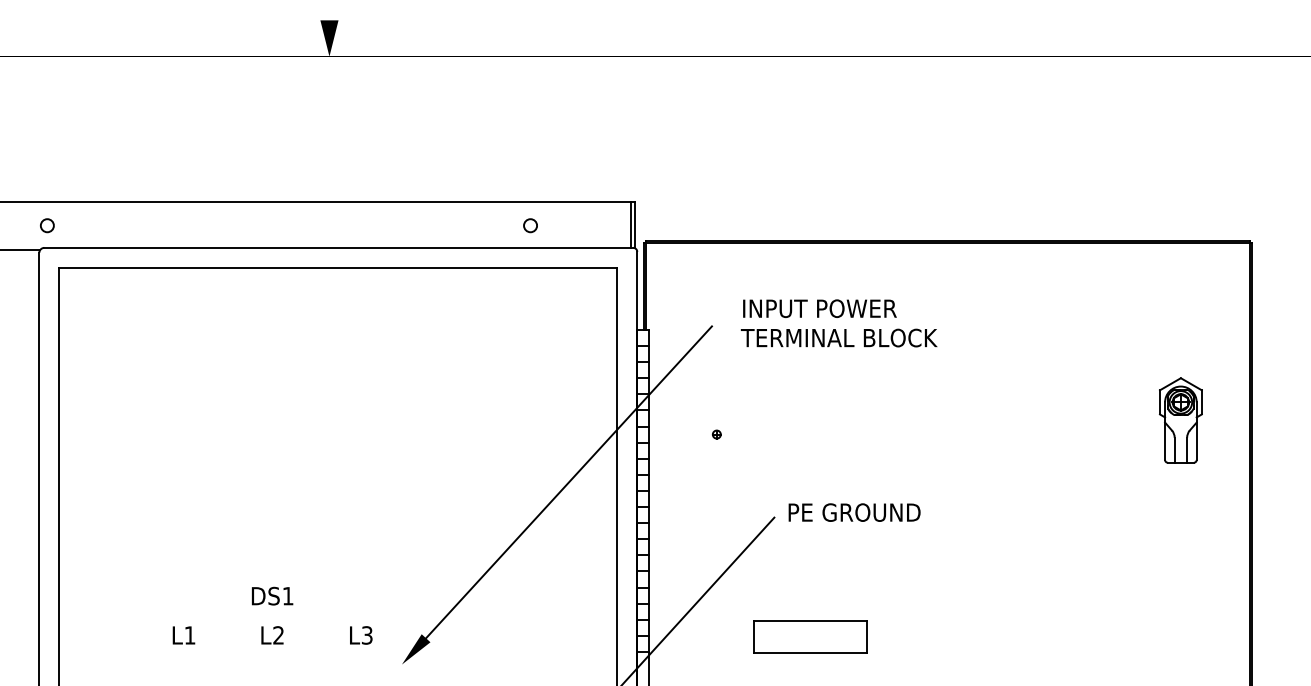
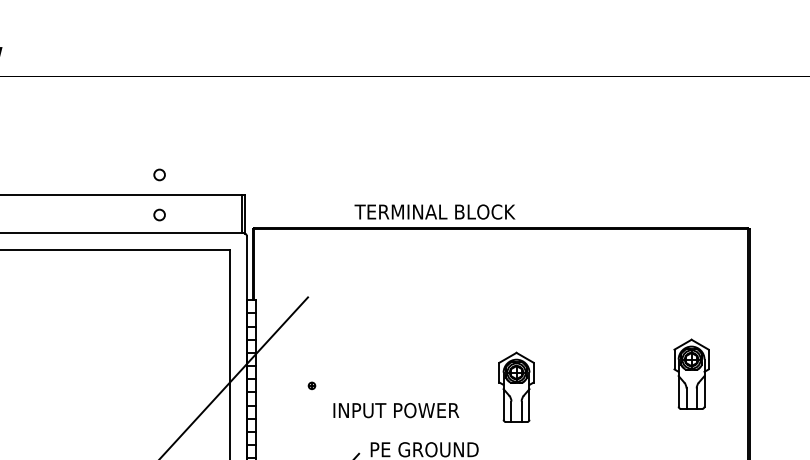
circle: (530, 176) -> (159, 174), added
text: (819, 308) -> (395, 410), moved
text: (838, 337) -> (434, 211), moved
part: (966, 436) -> (516, 387), added

